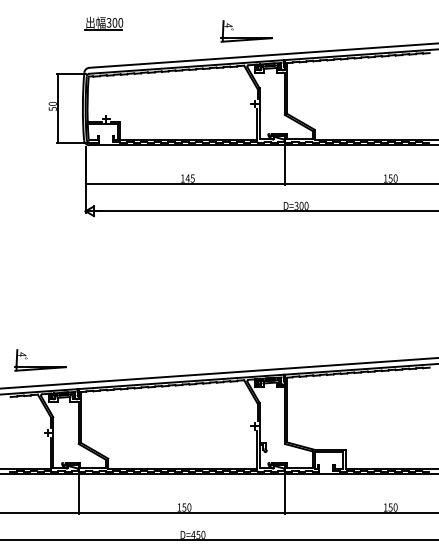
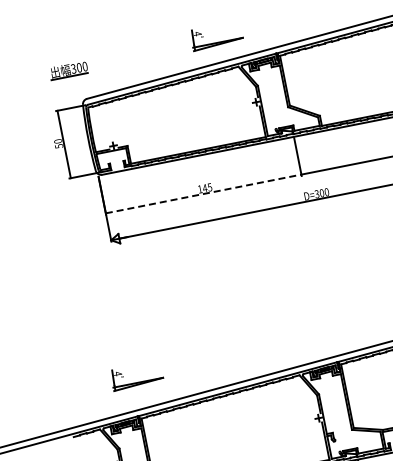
part: (103, 23) -> (68, 70), moved
part: (246, 31) -> (216, 36), moved
line: (185, 183) -> (203, 193), solid -> dashed
part: (40, 360) -> (136, 376), moved

